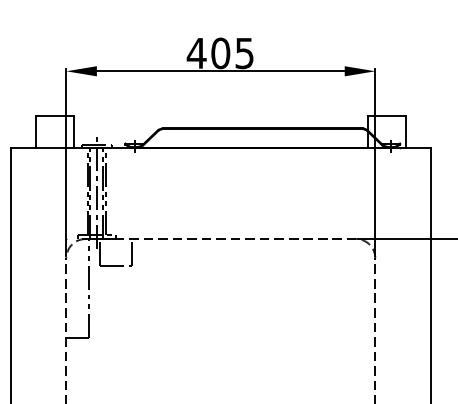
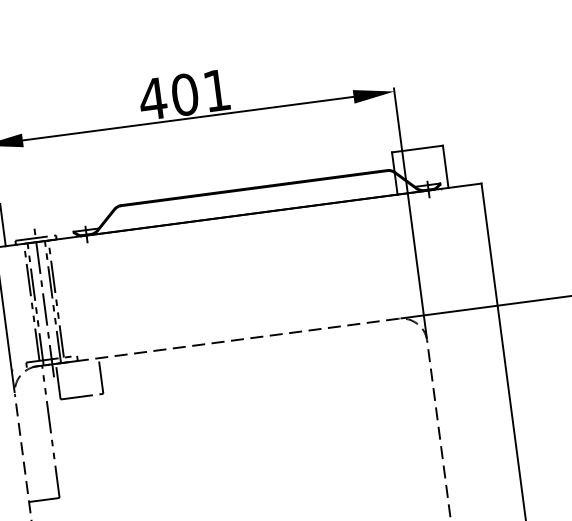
text: (244, 53) -> (216, 90), 405 -> 401

